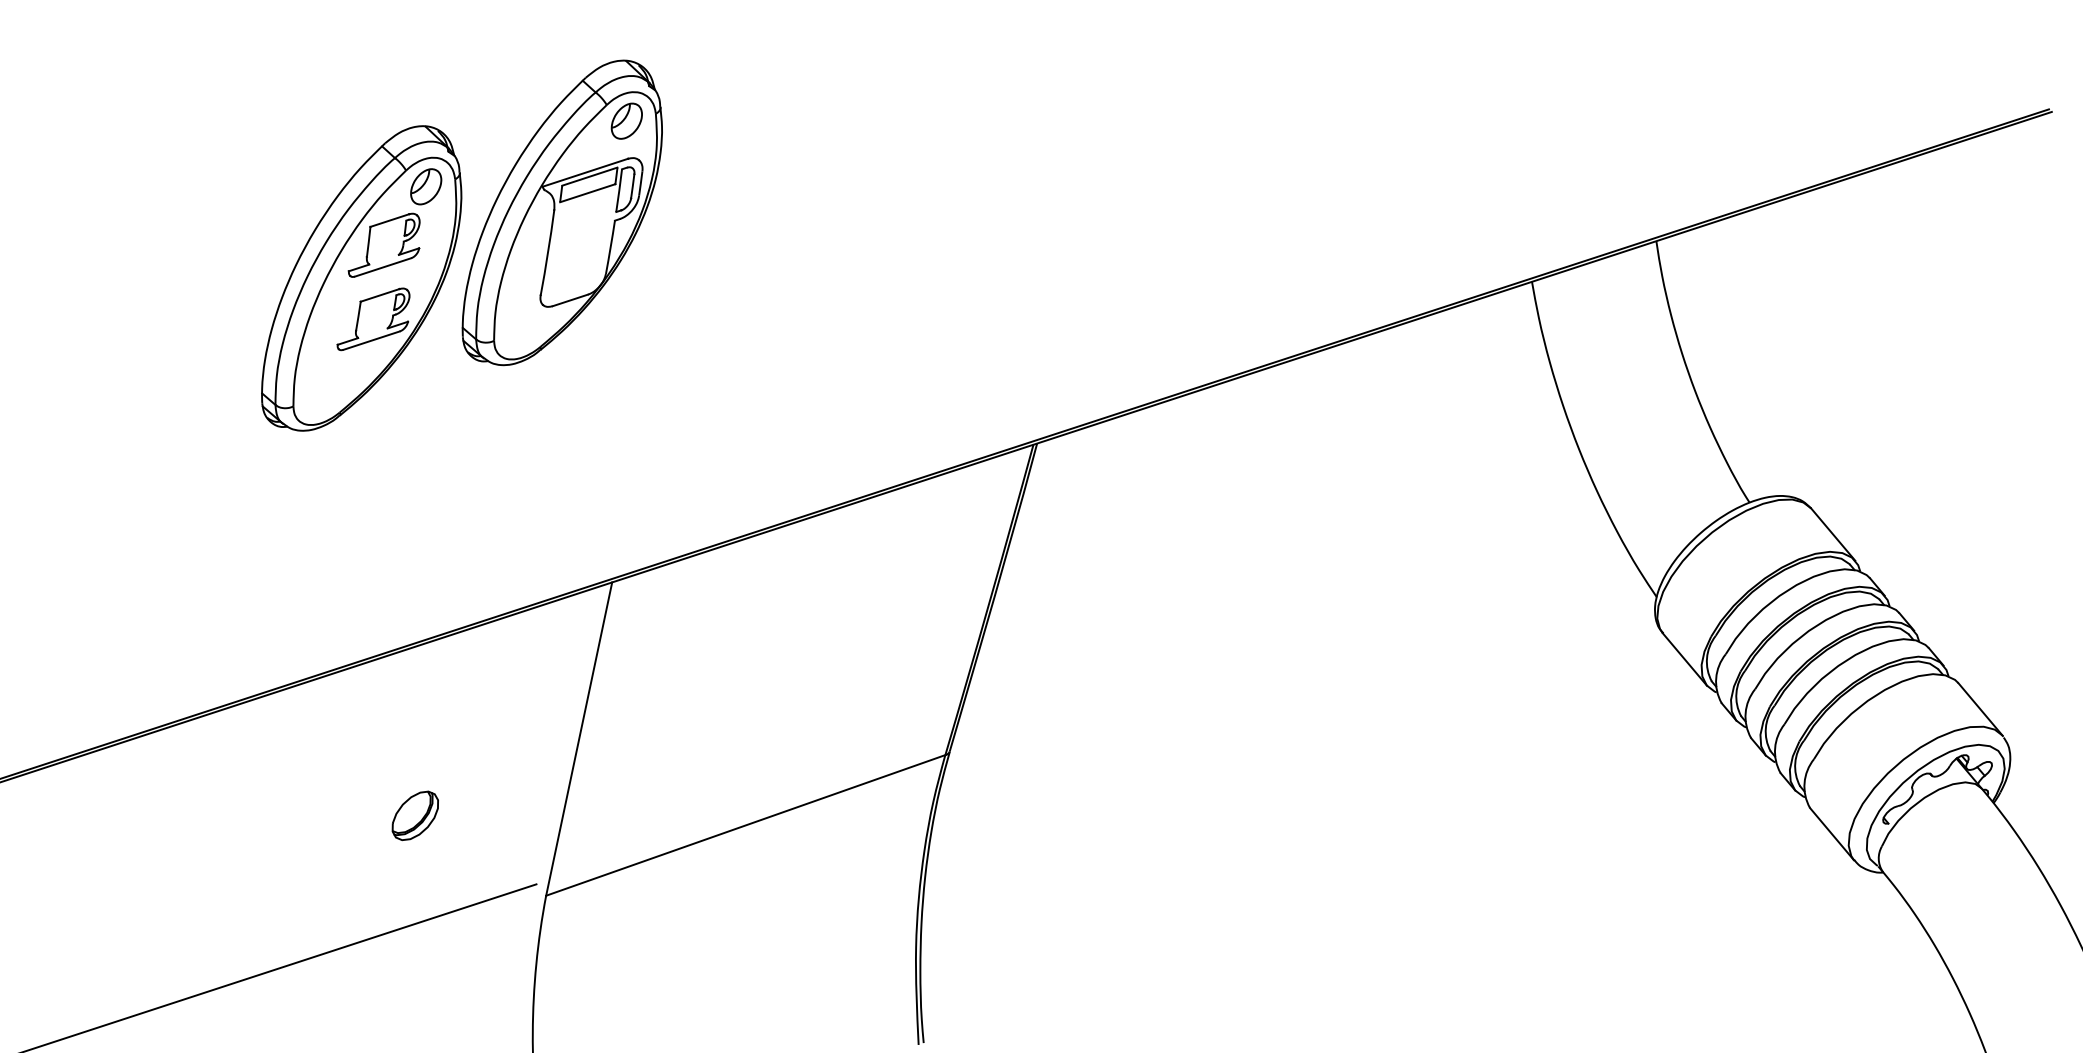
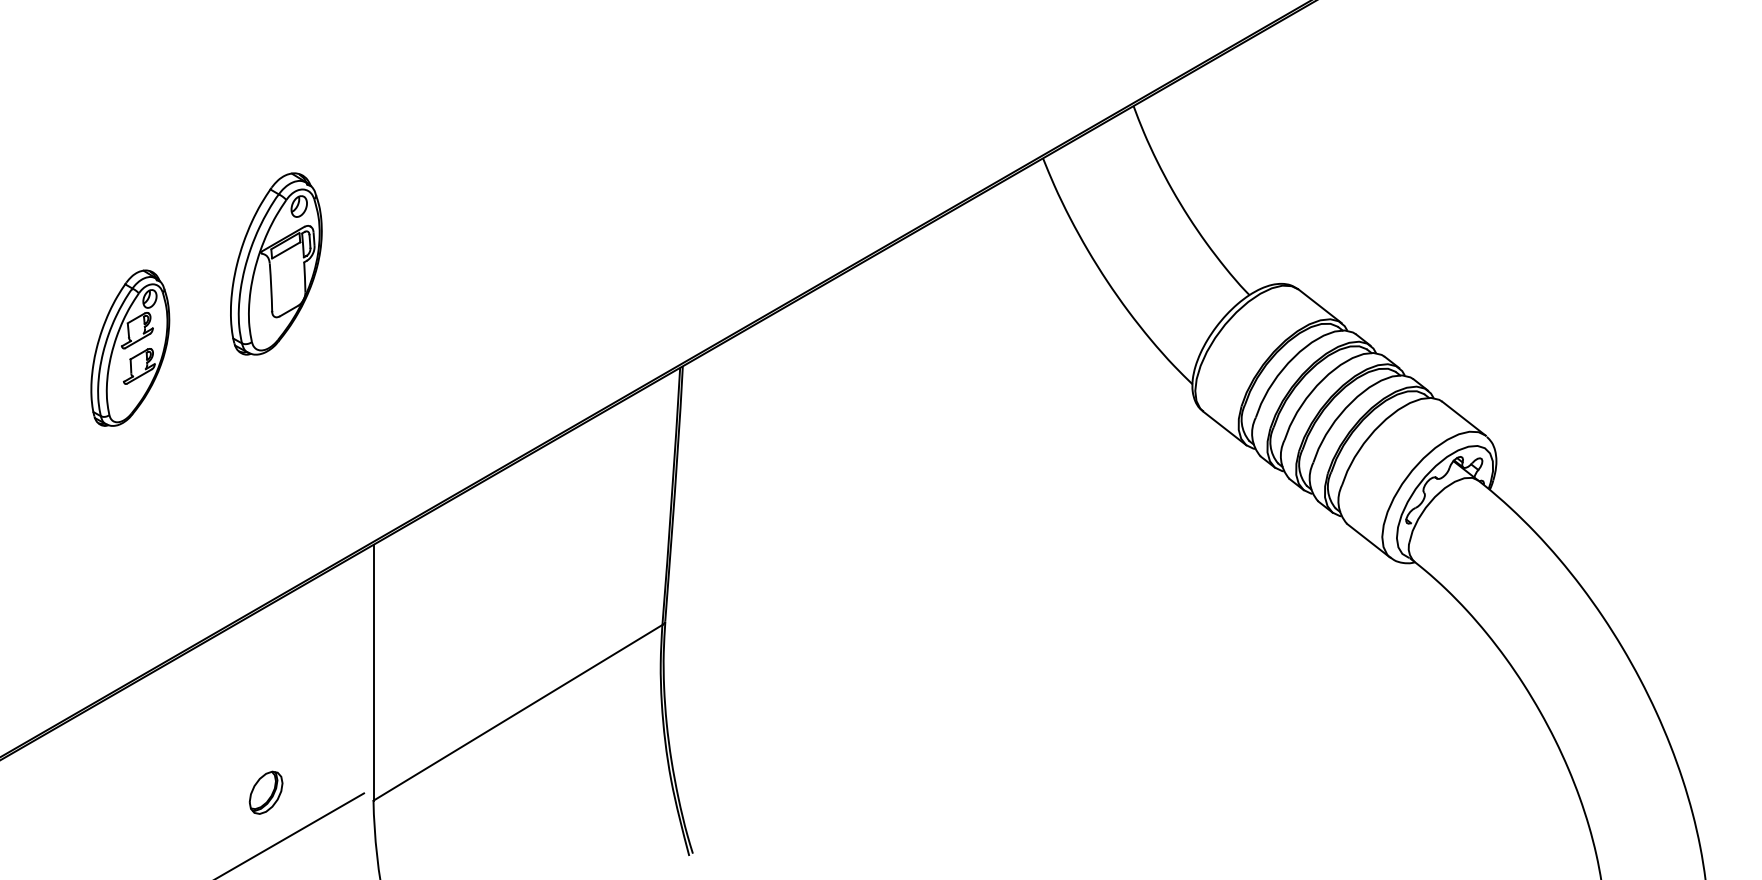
part: (565, 212) -> (276, 263), size x0.7
part: (365, 277) -> (130, 347), size x0.6
part: (414, 815) -> (265, 792), moved

